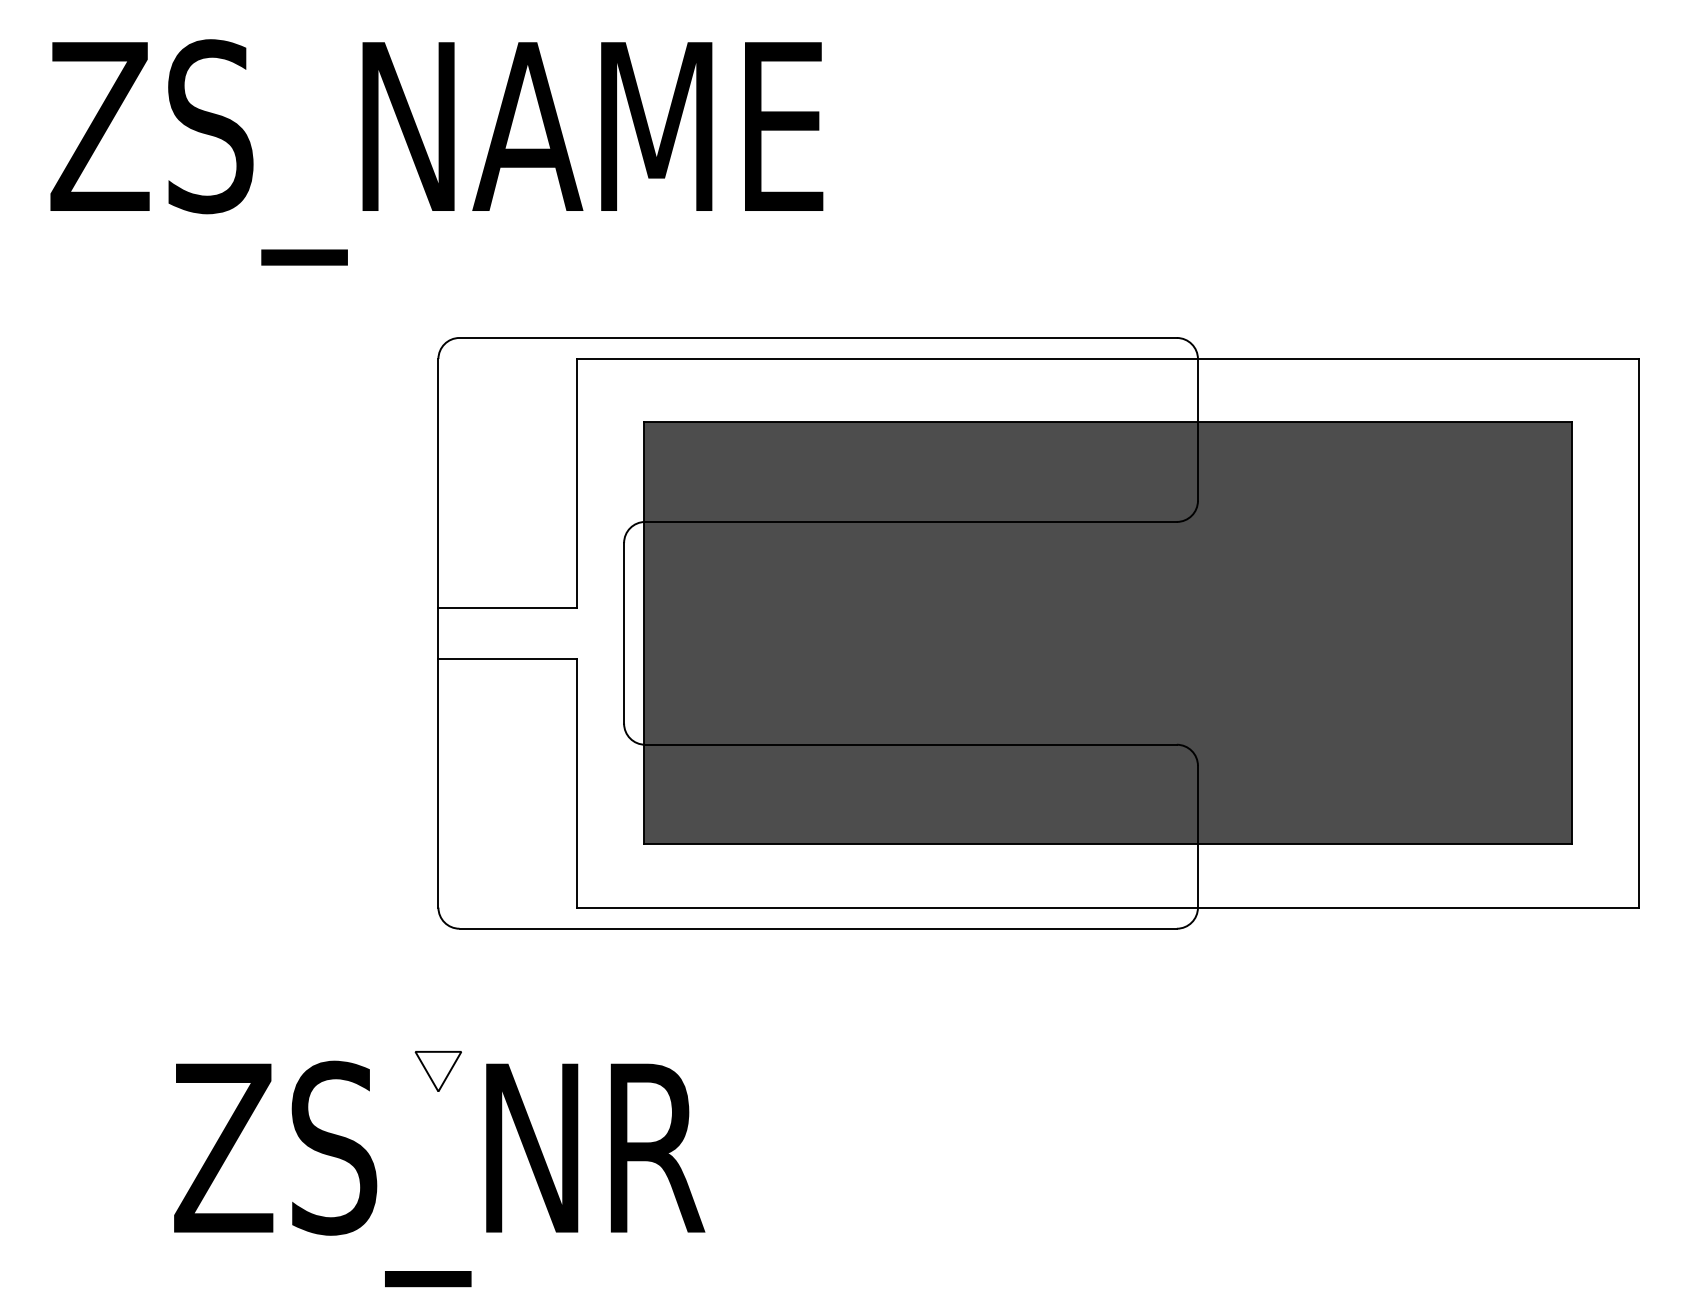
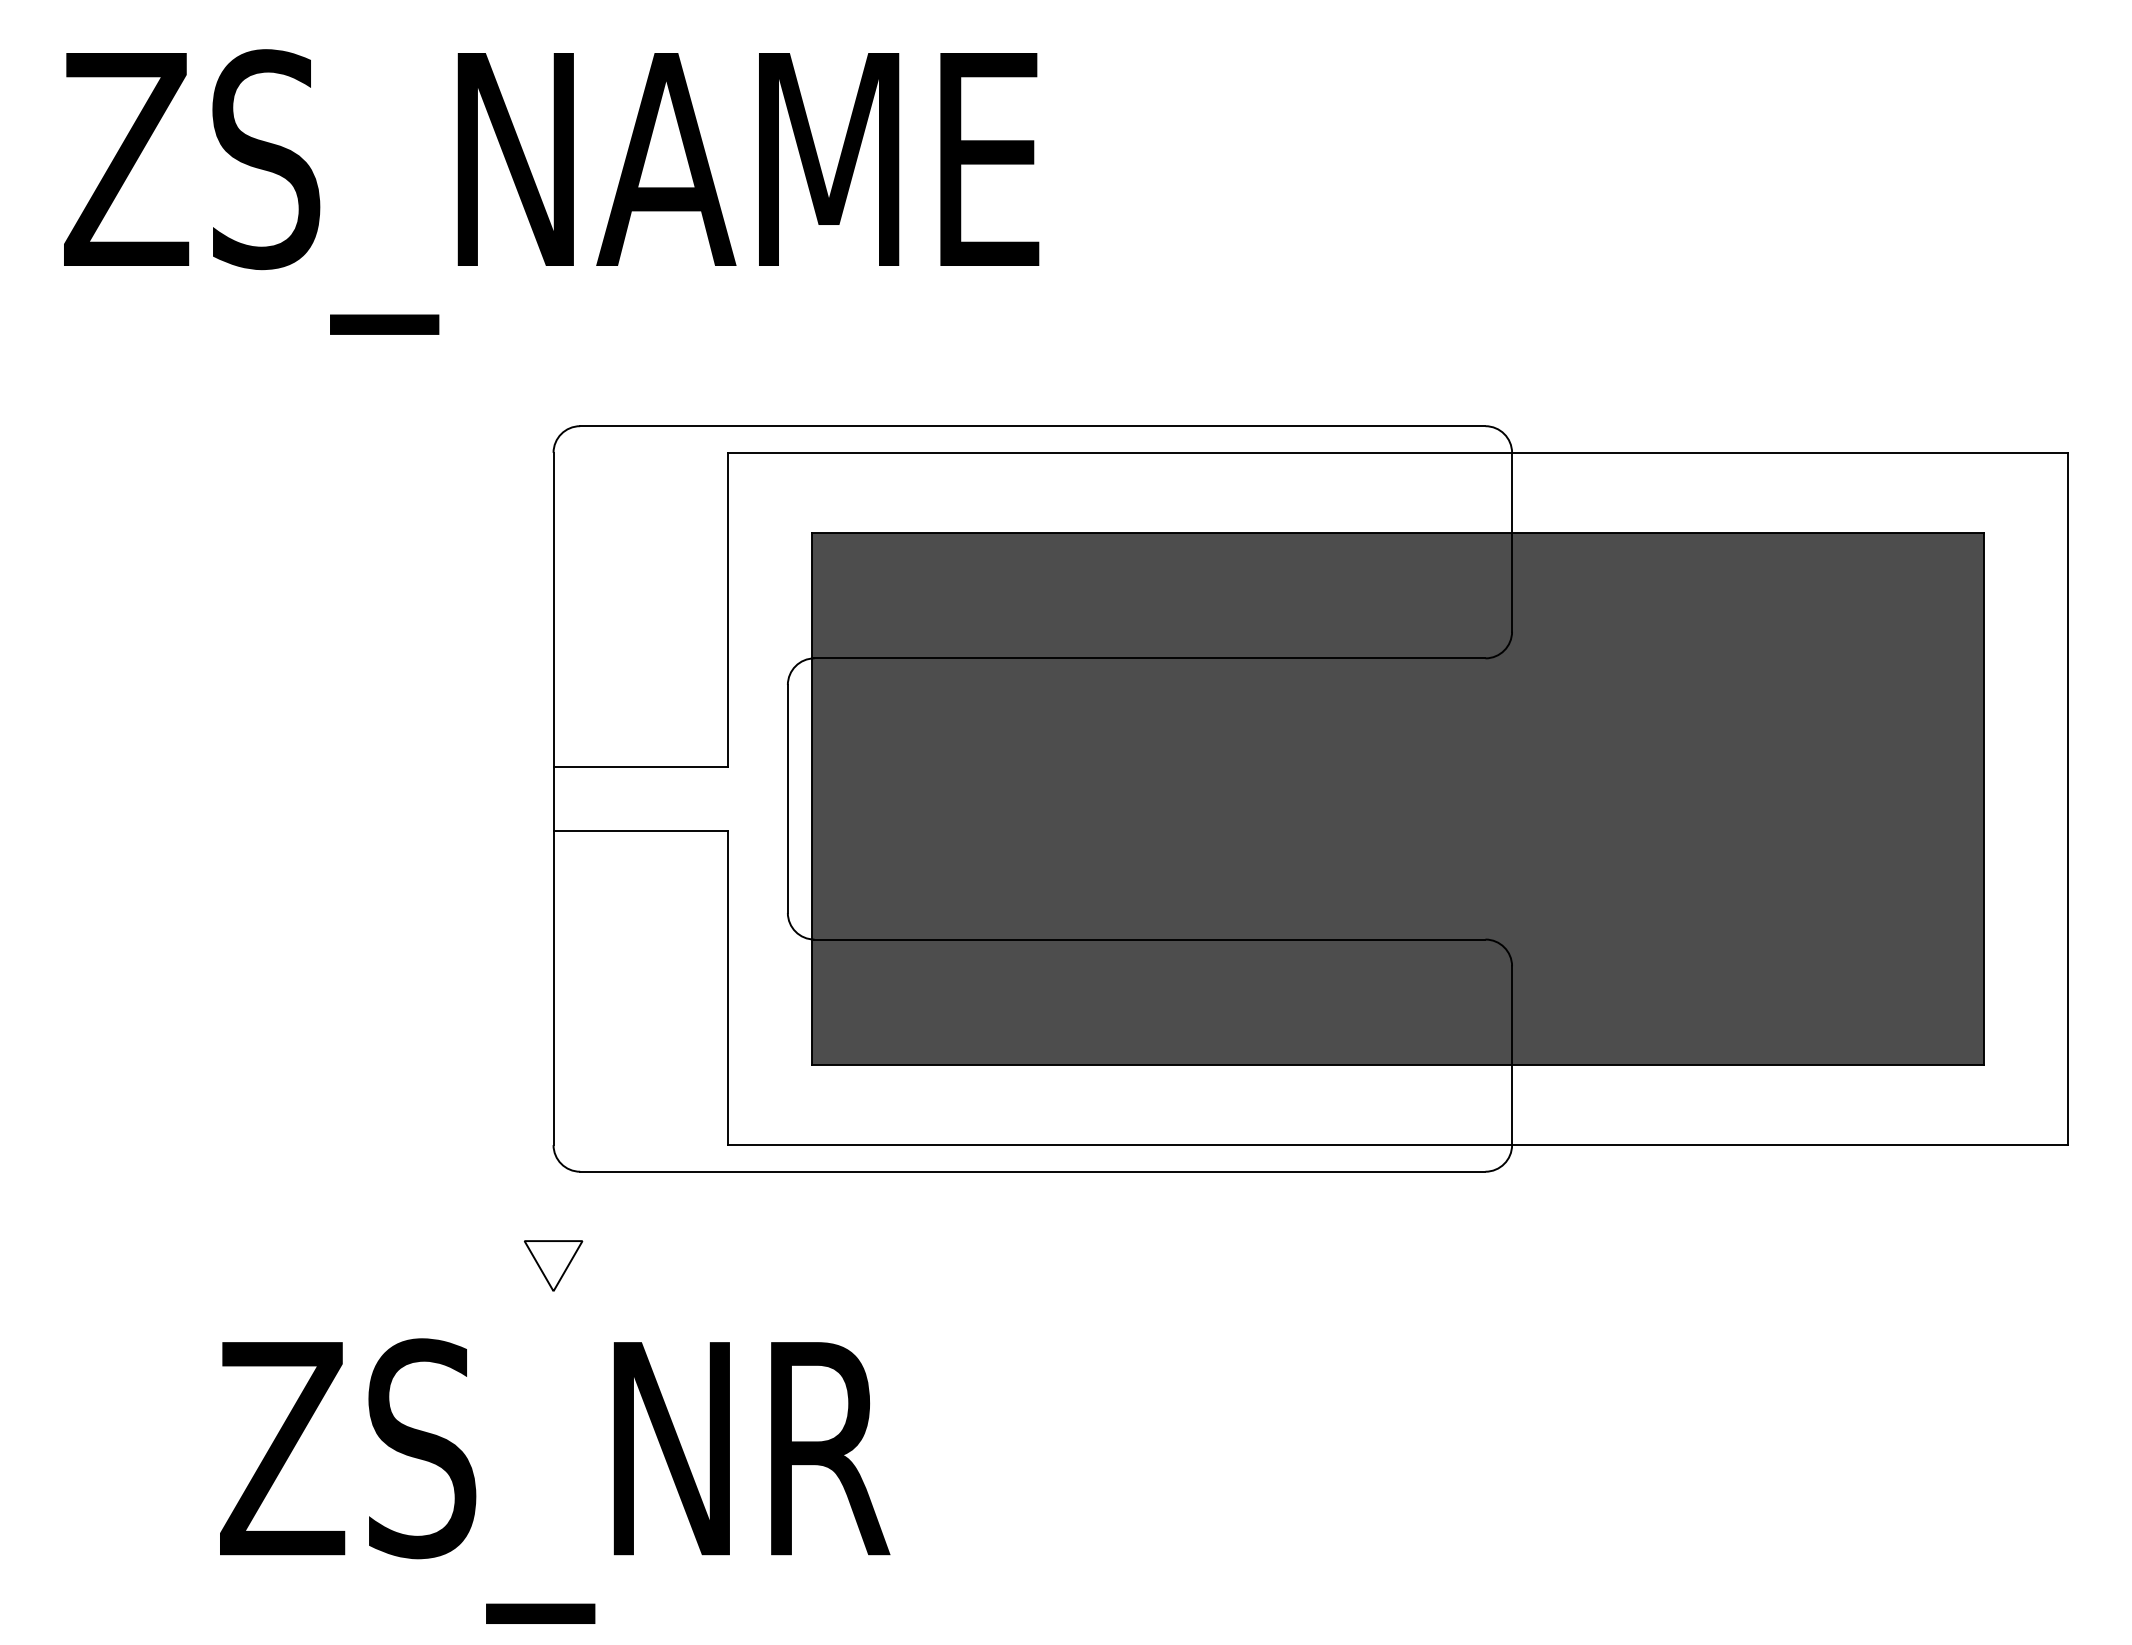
part: (438, 1071) -> (553, 1265), moved

